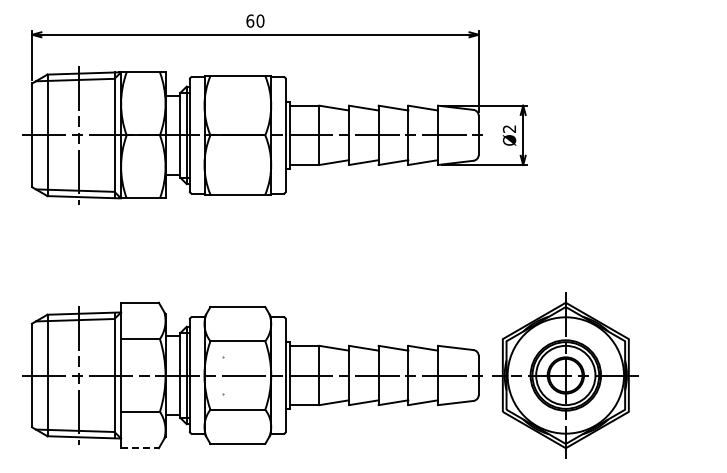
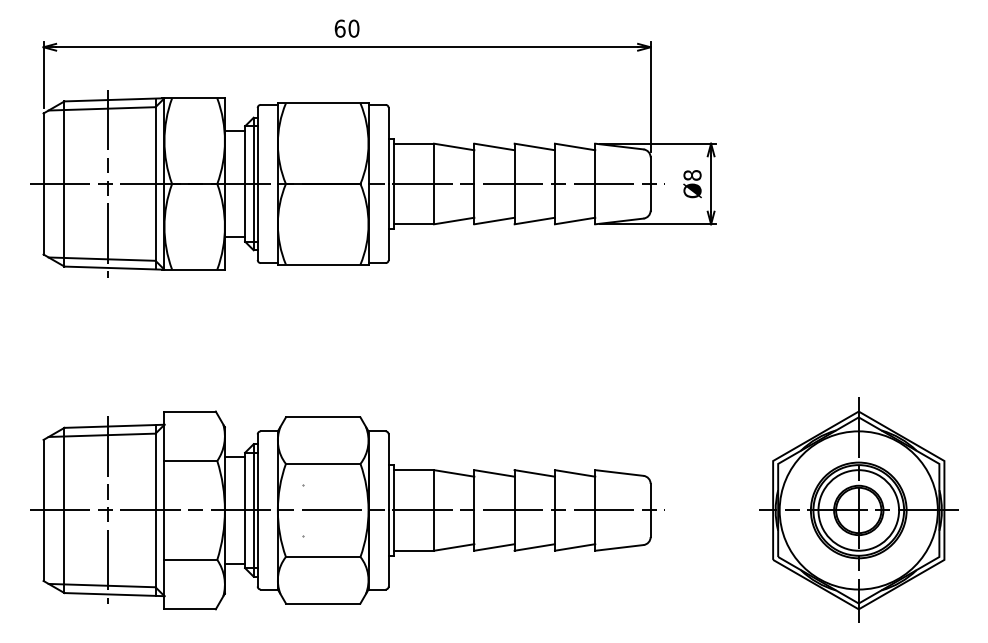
text: (509, 128) -> (692, 174), Ø2 -> Ø8
part: (565, 375) -> (858, 510), moved
line: (139, 448) -> (189, 609), dashed -> solid

